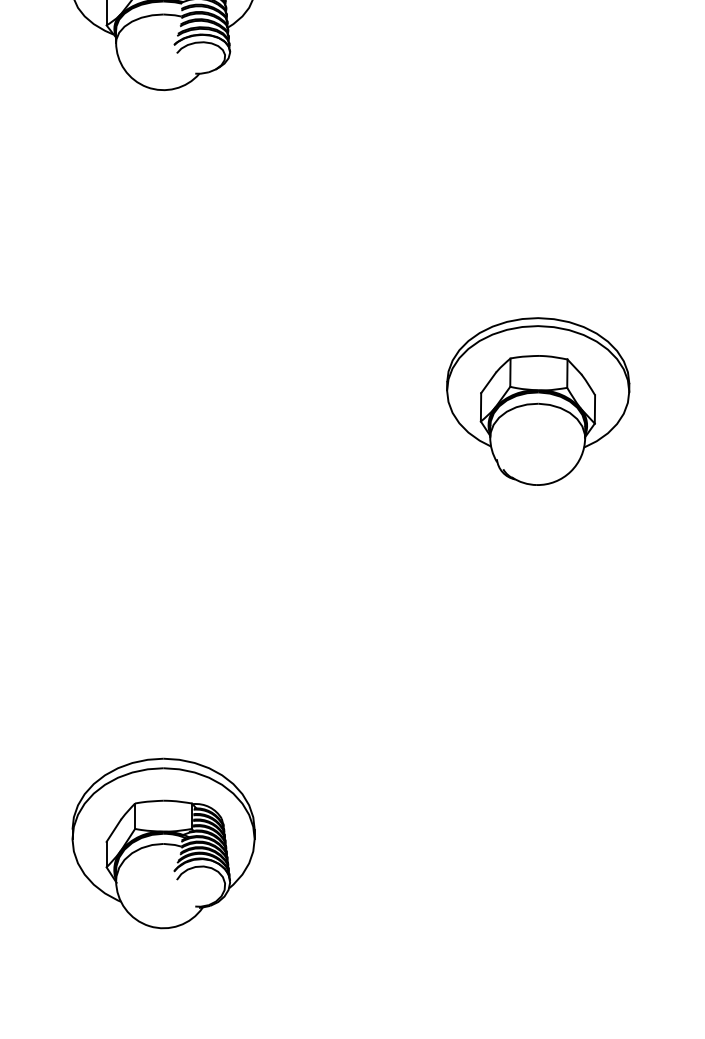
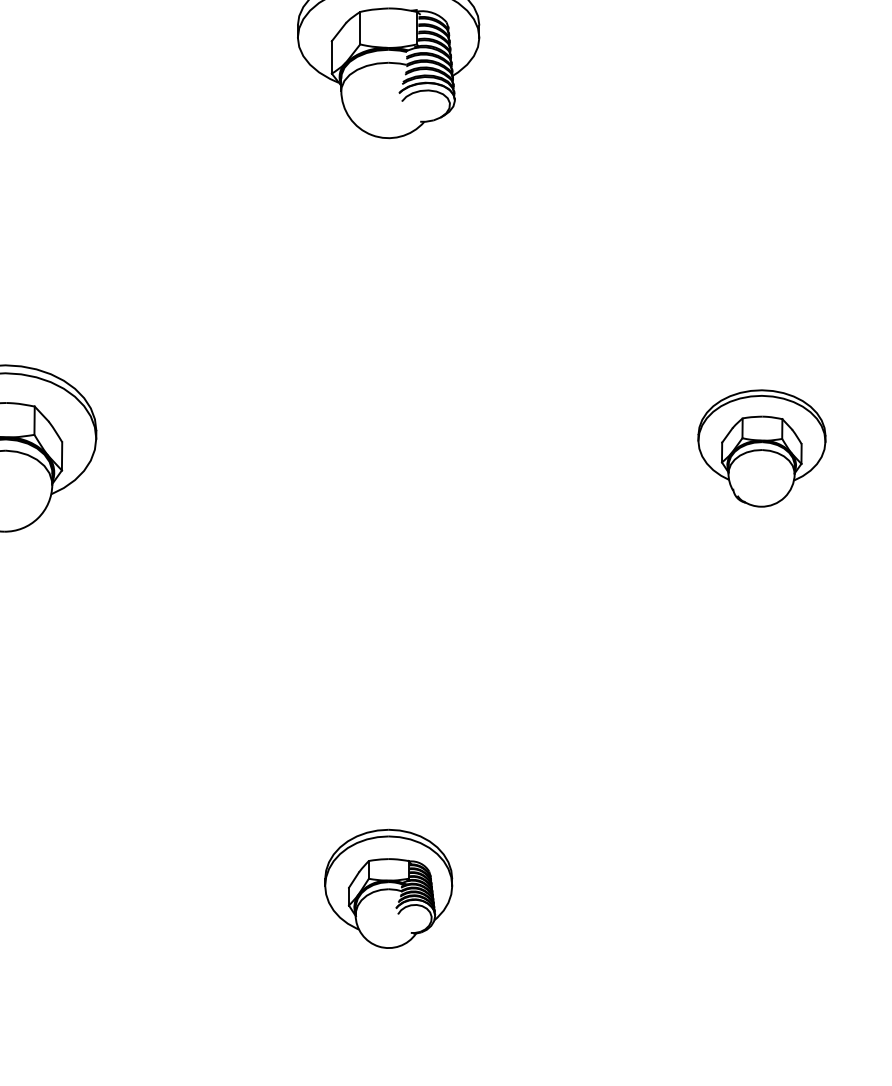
part: (537, 401) -> (761, 448), size x0.7
part: (163, 843) -> (388, 888), size x0.7

